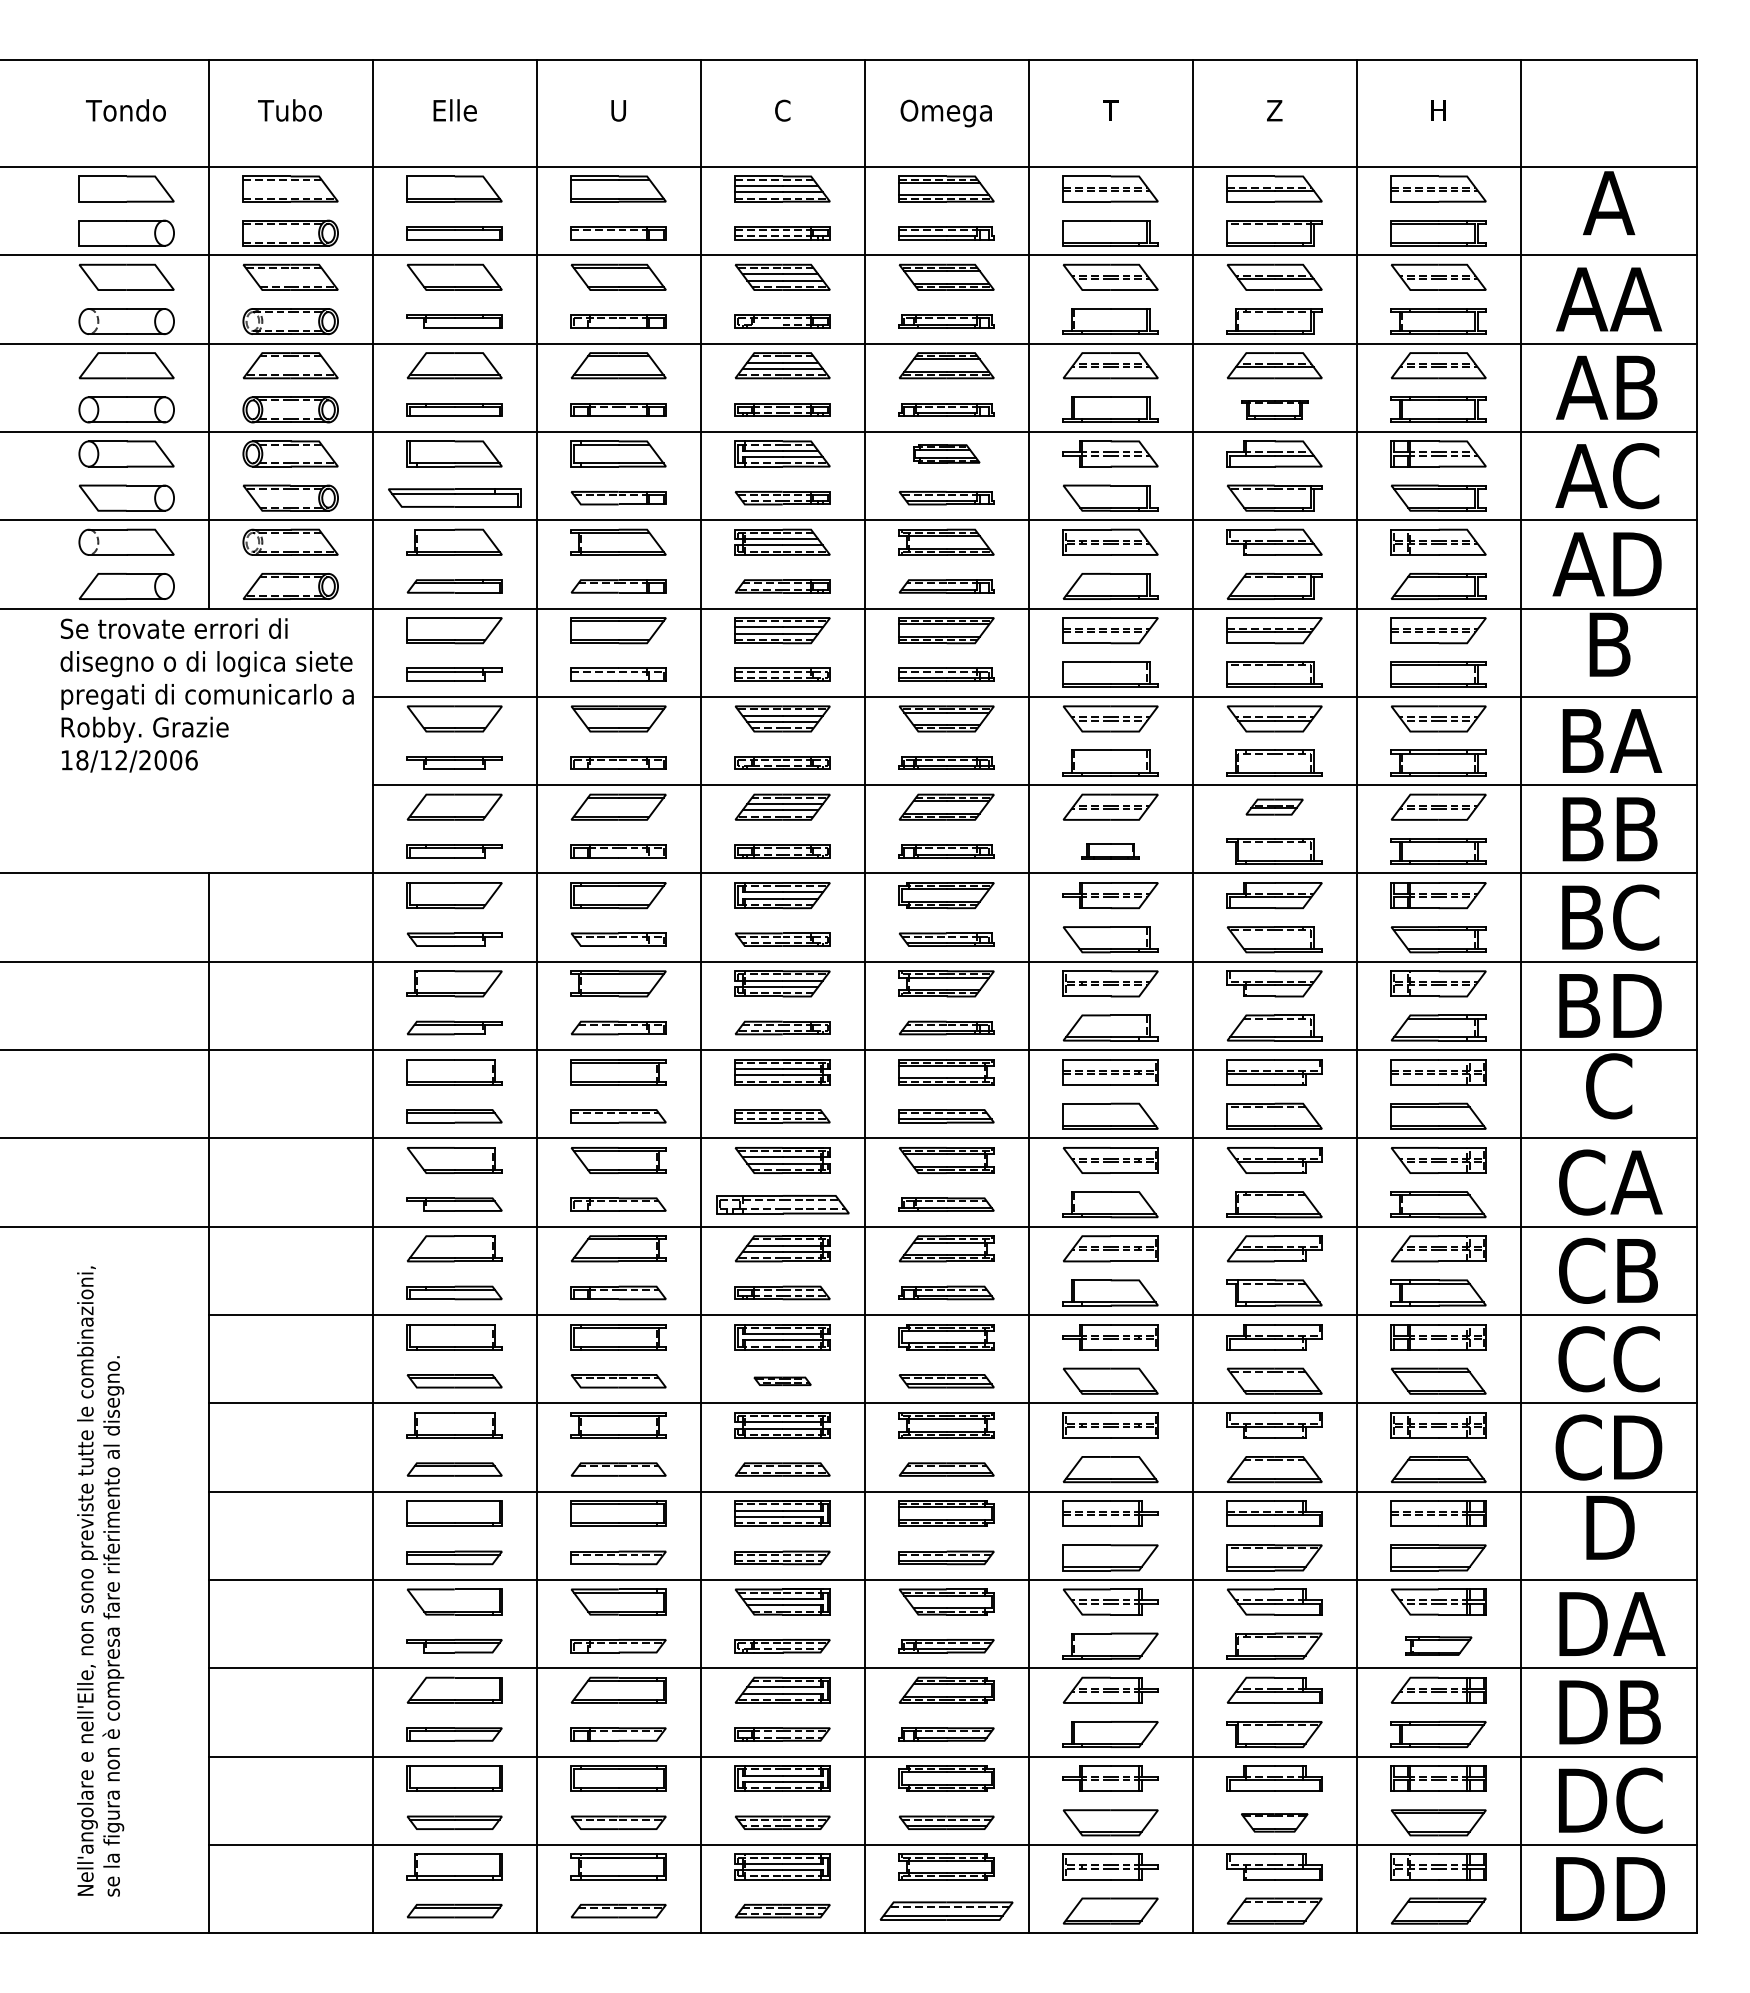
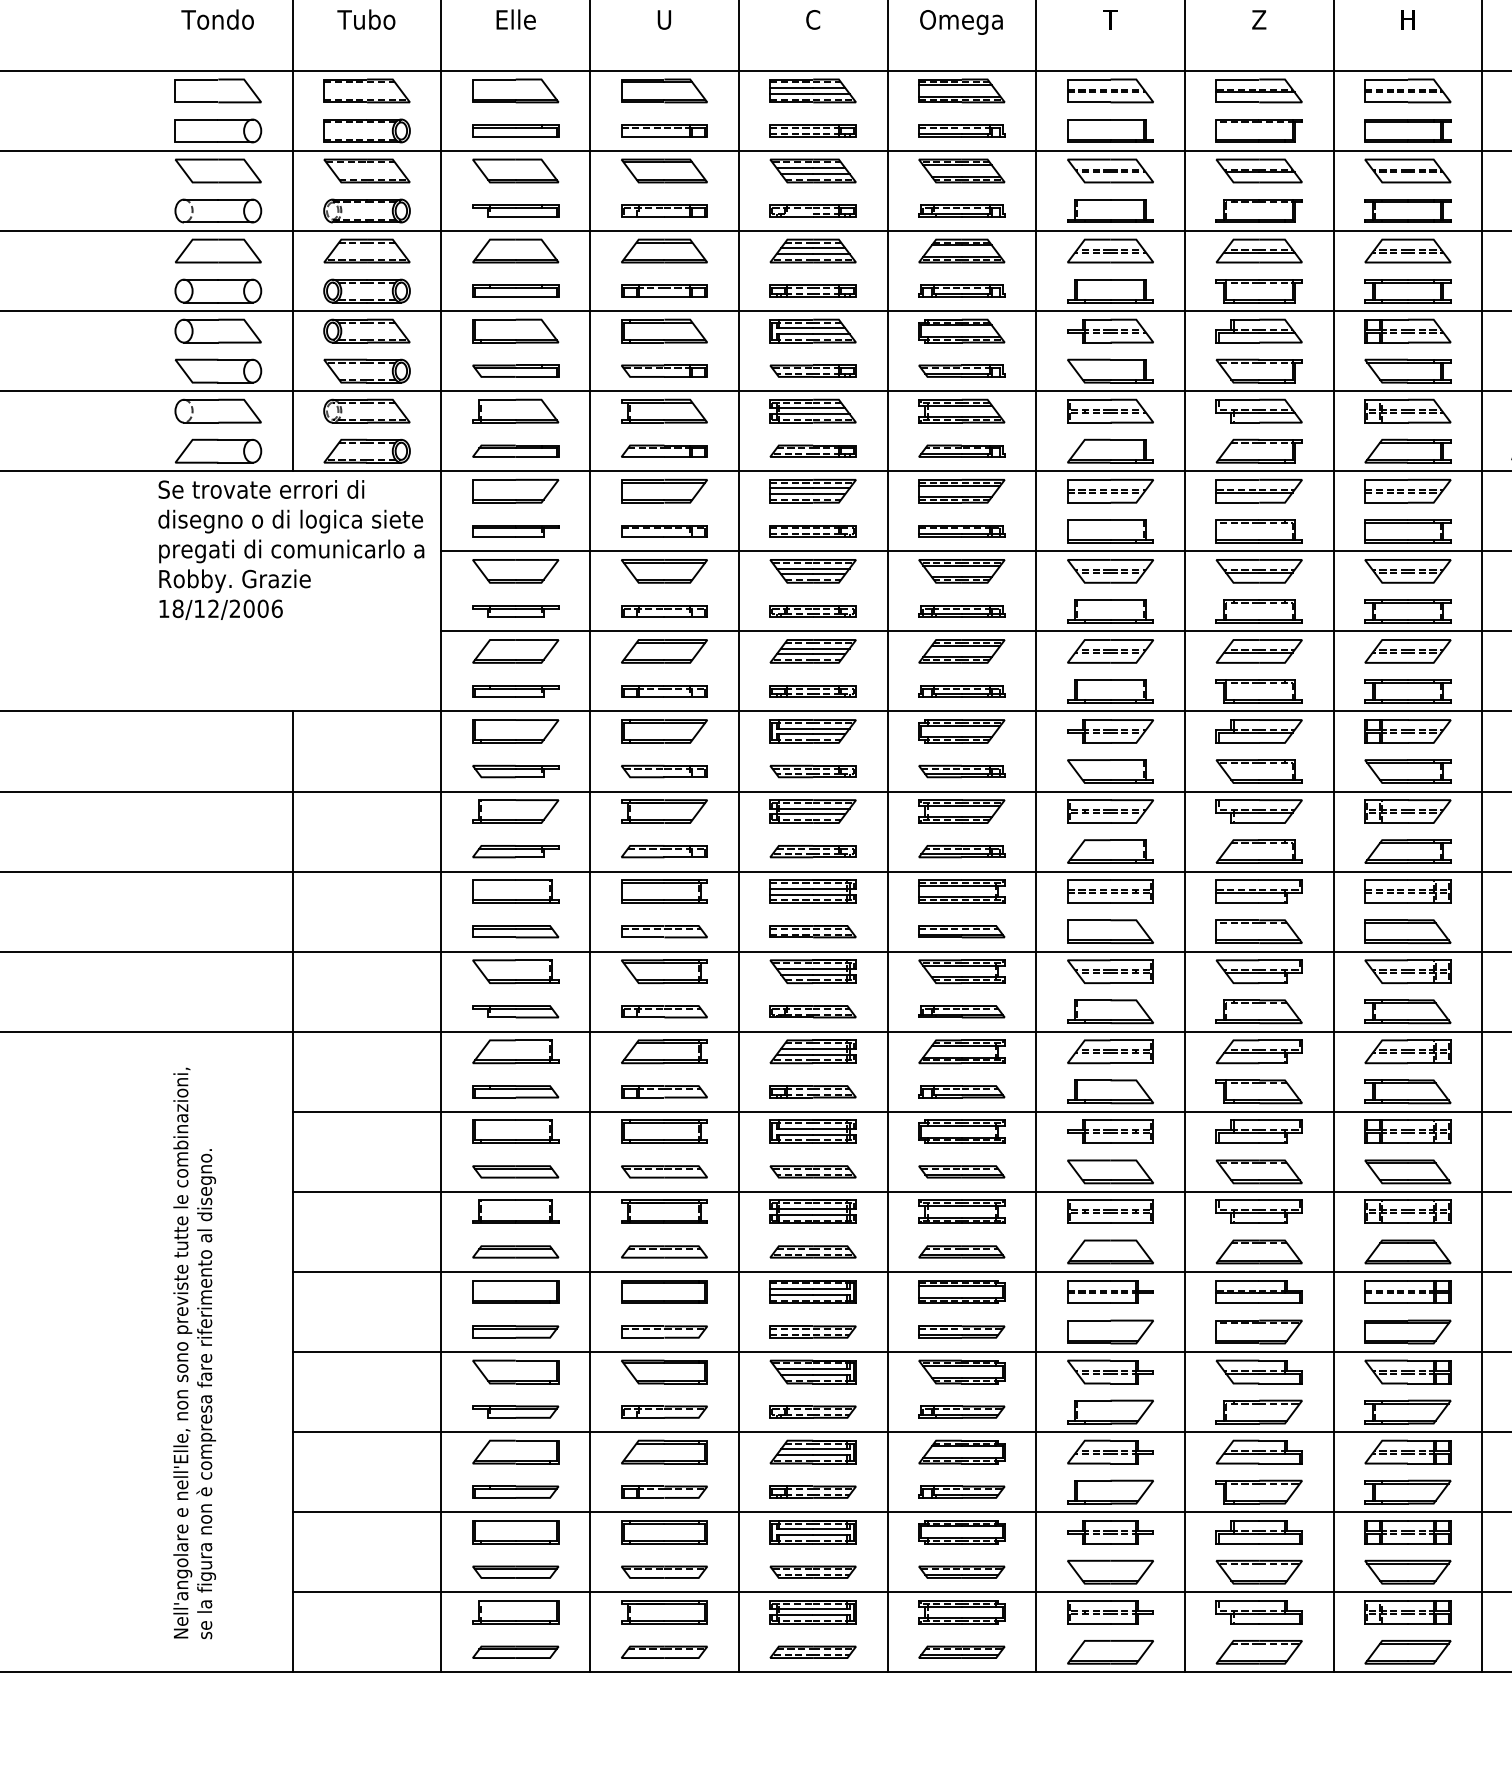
part: (1274, 409) -> (1259, 290), size x1.43
part: (946, 453) -> (961, 330), size x1.43
part: (454, 498) -> (515, 371), size x0.71
part: (1274, 806) -> (1259, 650), size x1.67
part: (1110, 851) -> (1110, 691), size x1.67
part: (782, 1204) -> (812, 1011), size x0.71
part: (782, 1381) -> (812, 1172), size x1.67
part: (1438, 1645) -> (1407, 1411), size x1.43
part: (1274, 1822) -> (1259, 1571), size x1.43
part: (946, 1910) -> (961, 1651), size x0.71

